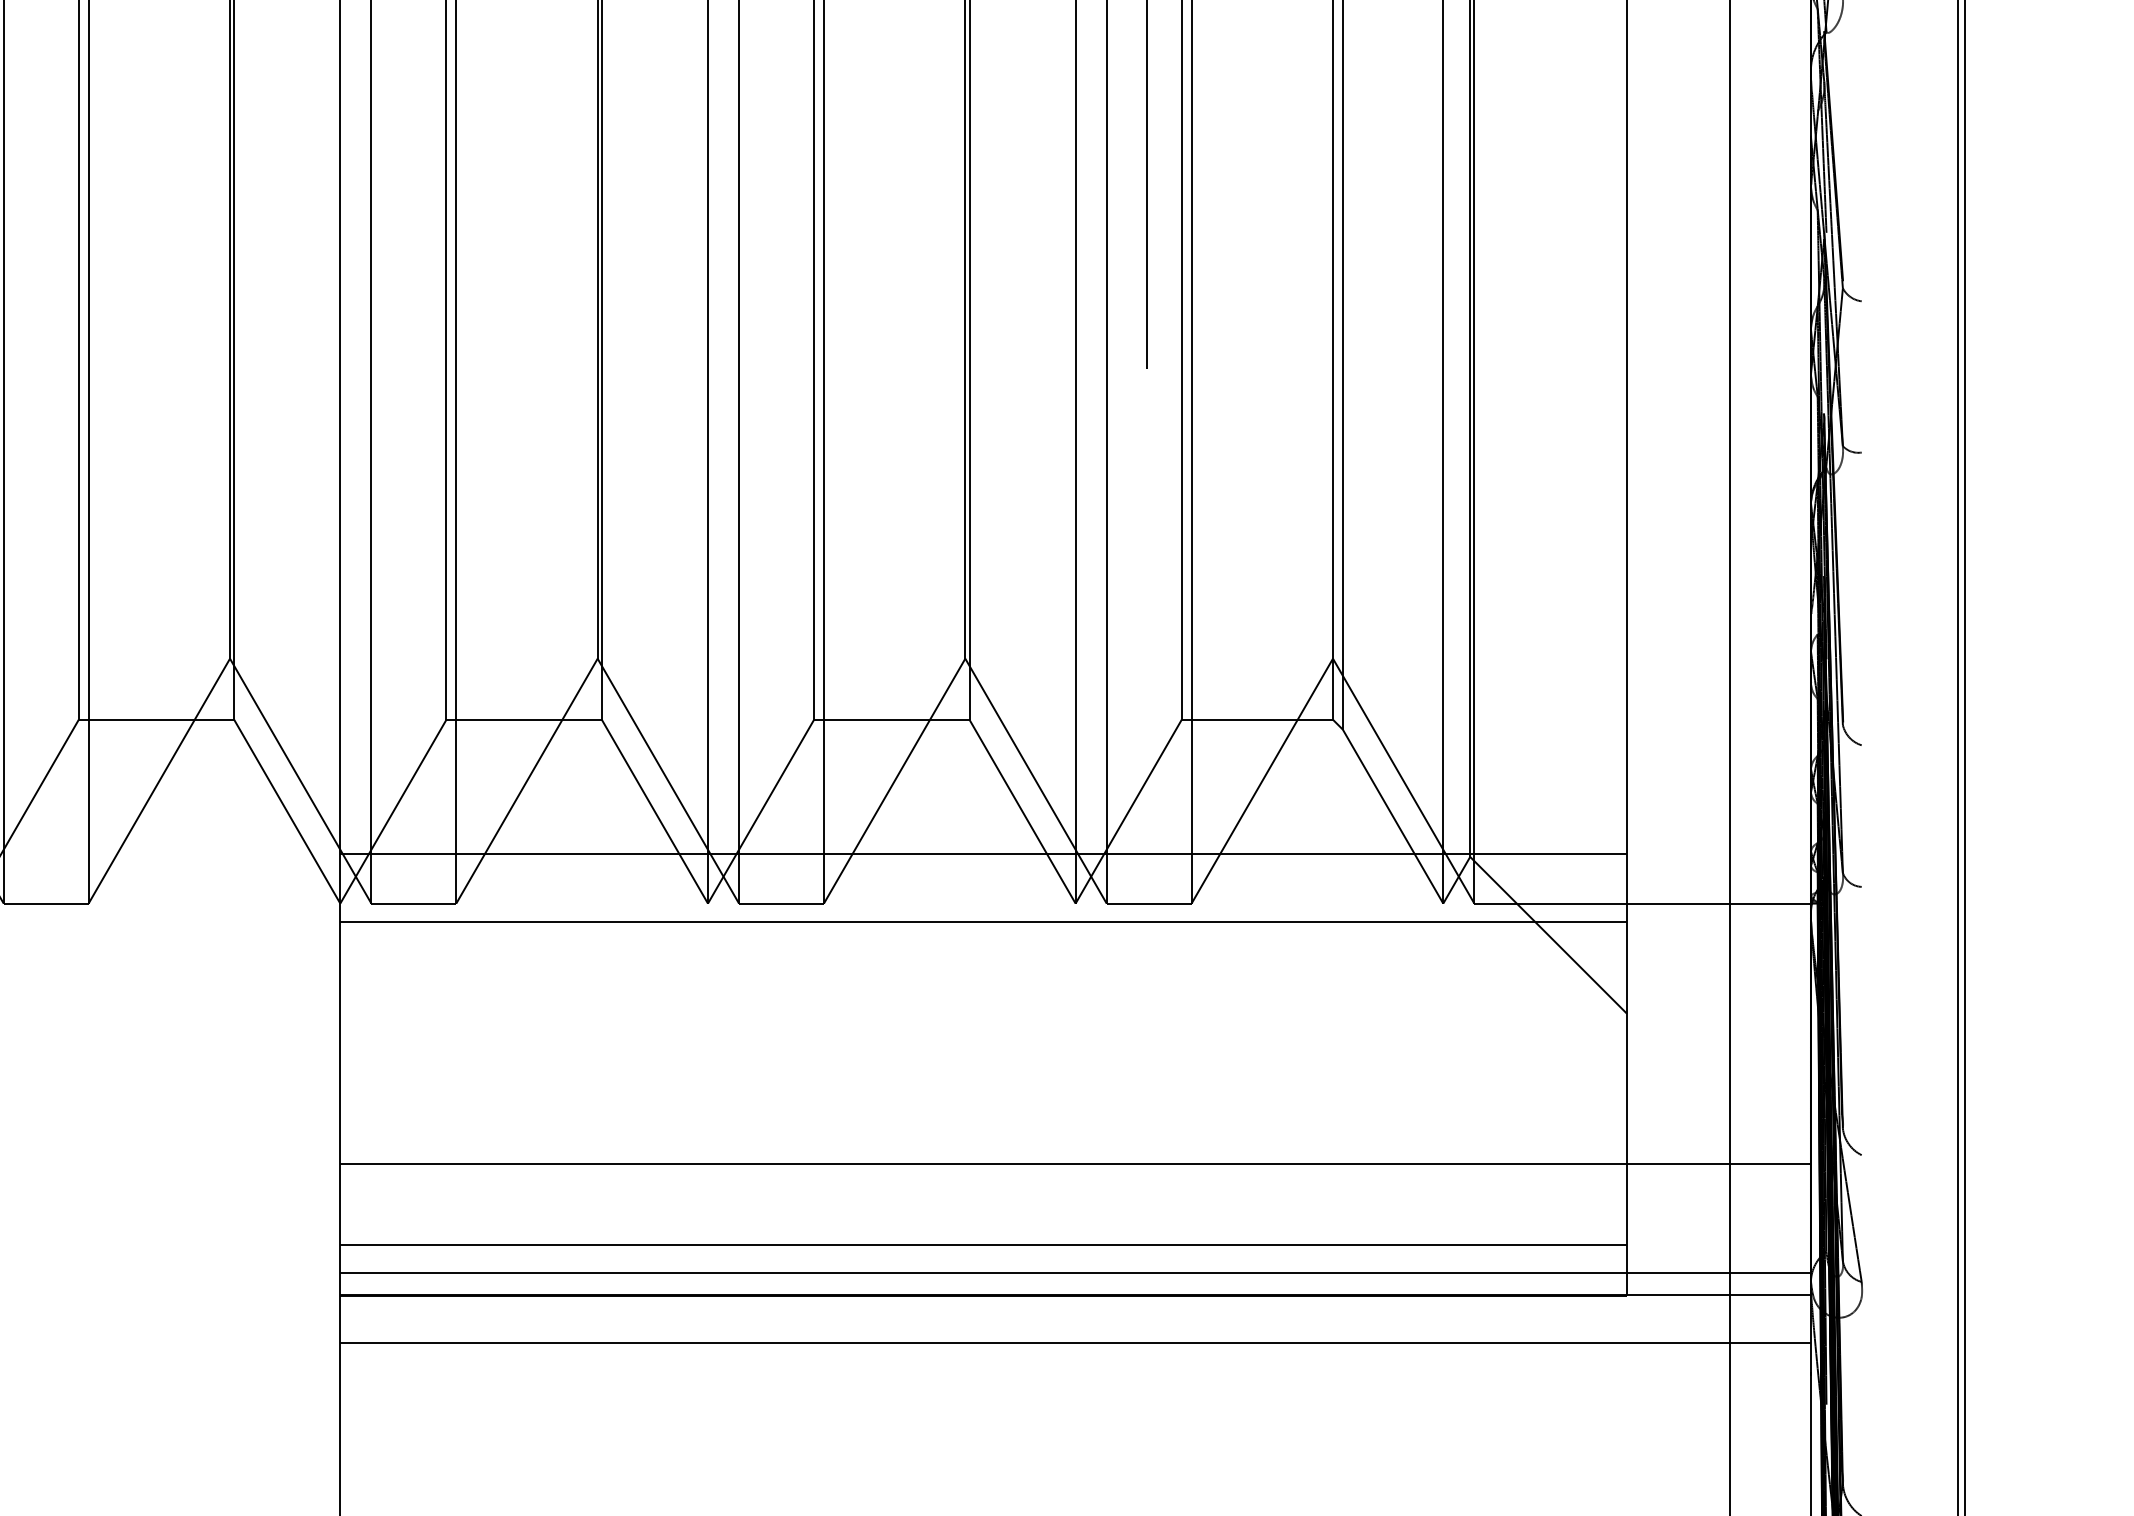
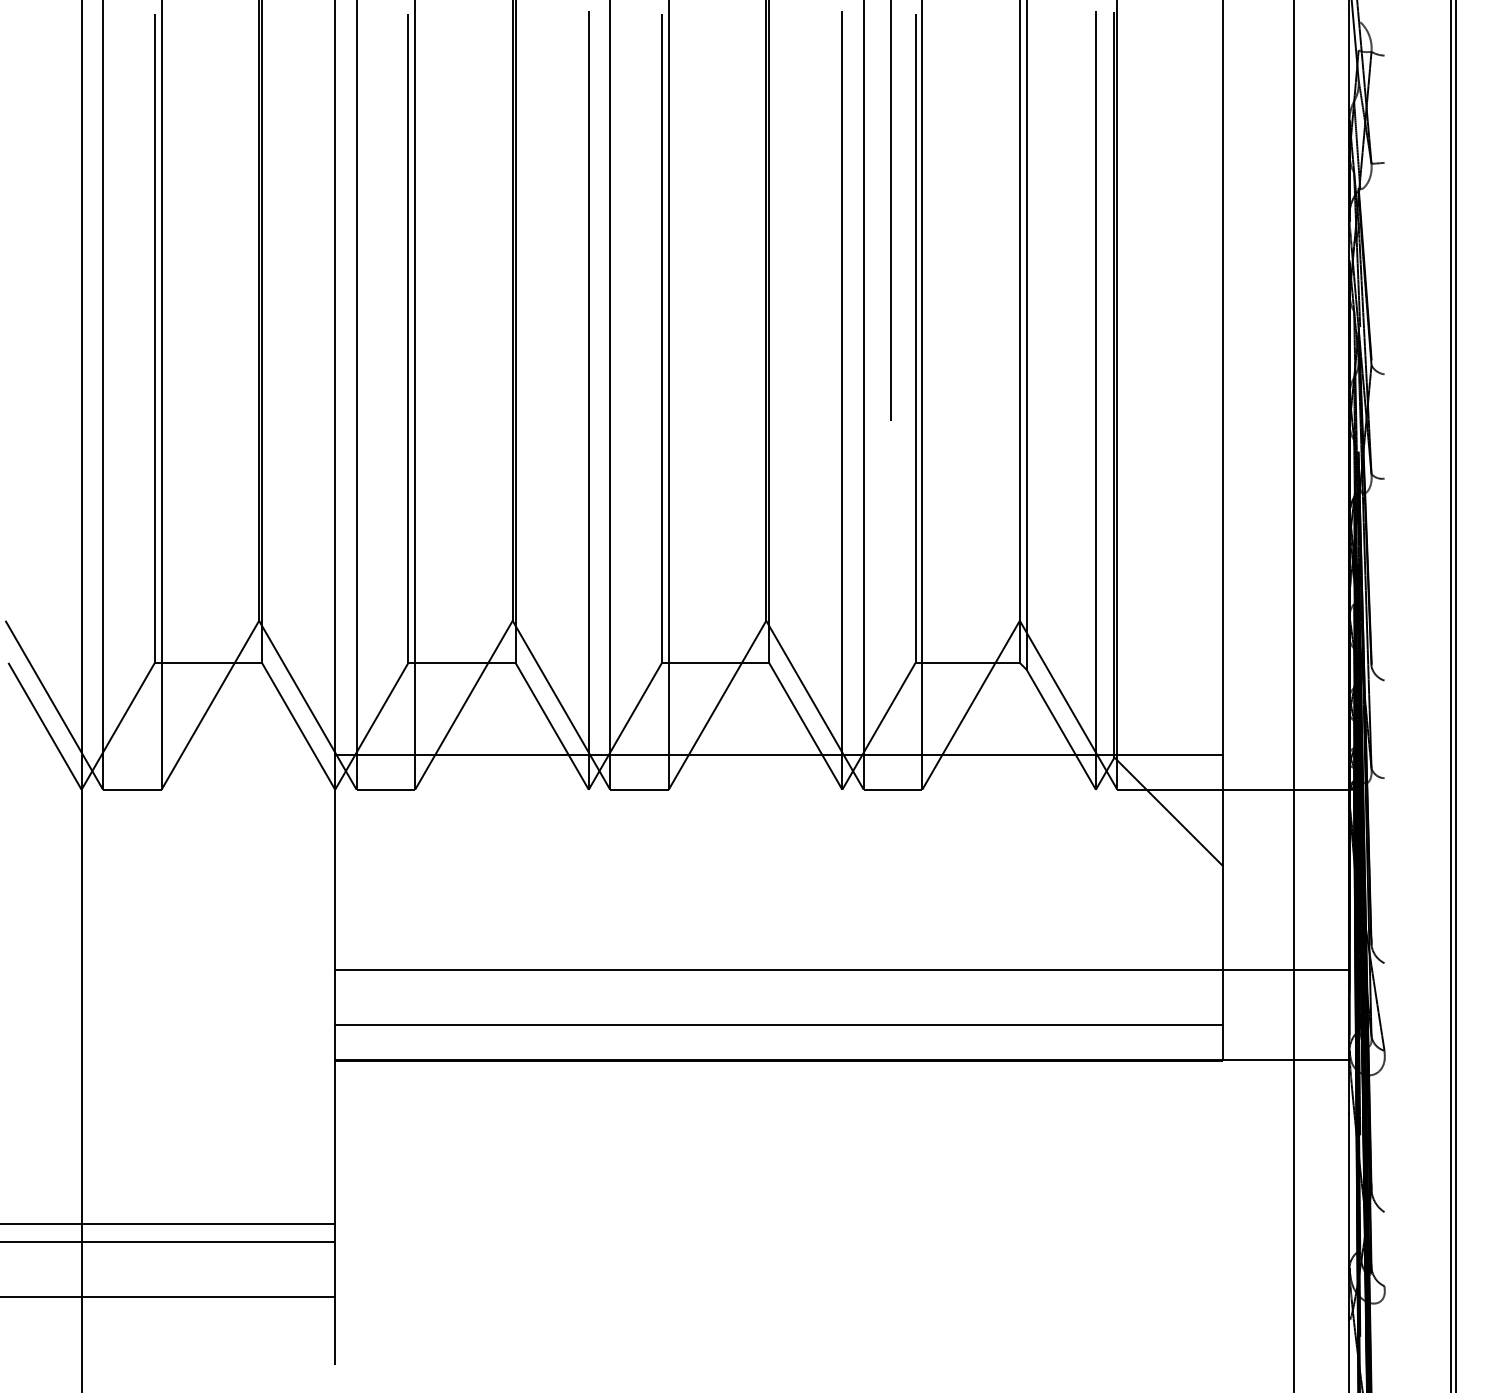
line: (983, 922) -> (778, 802), removed
line: (1075, 1272) -> (842, 1044), removed
line: (1075, 1342) -> (842, 1092), removed

